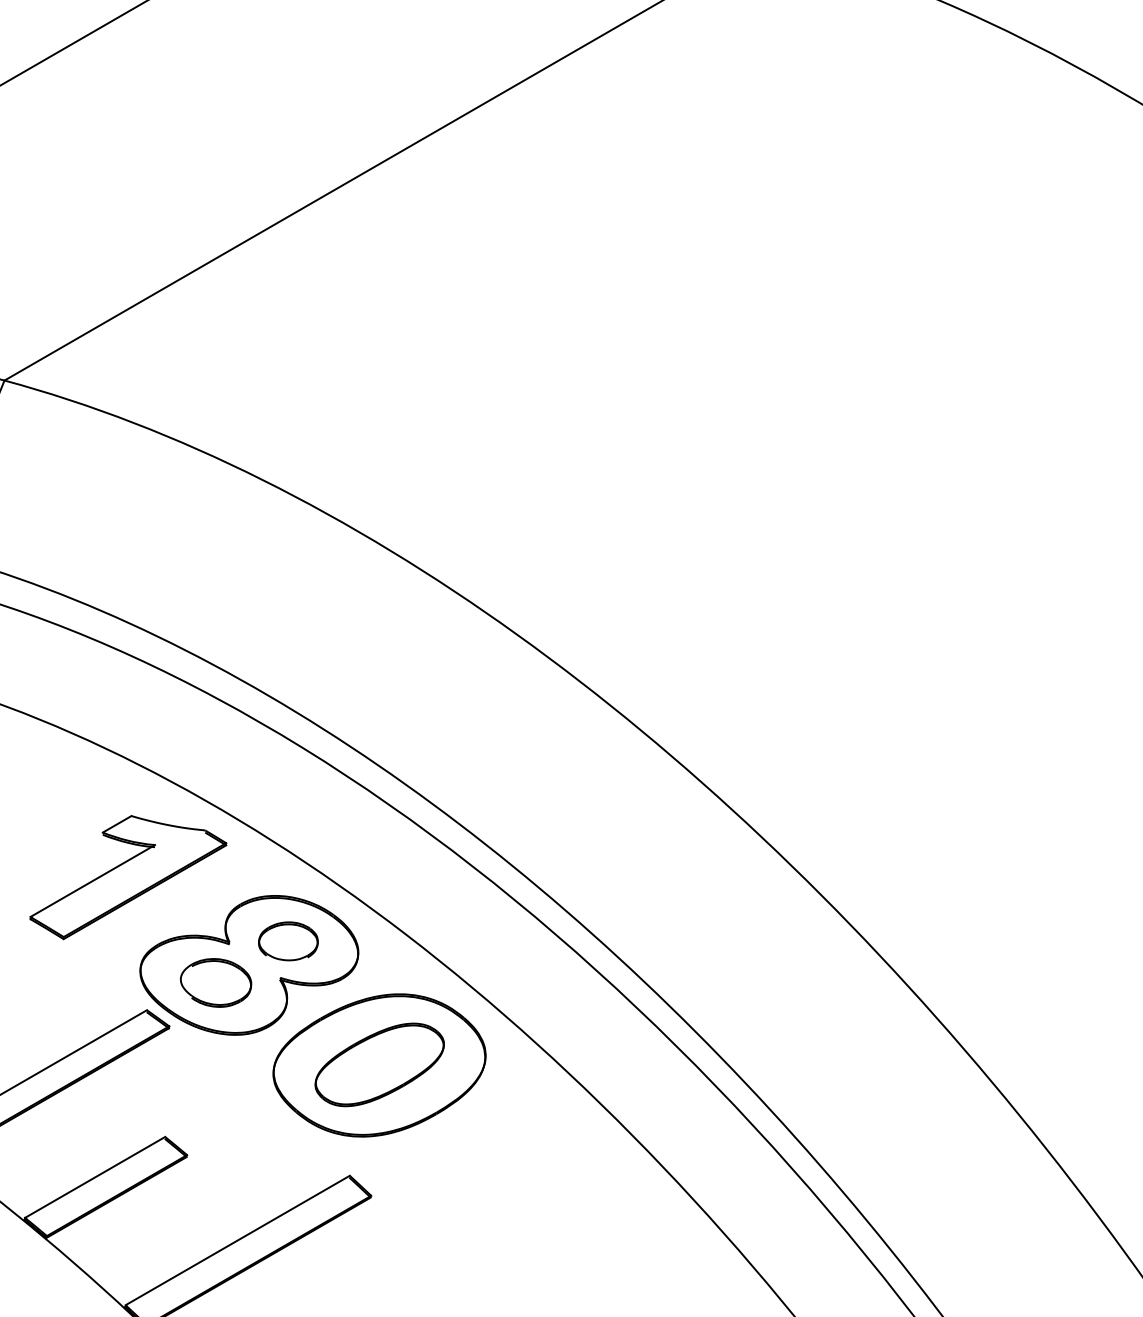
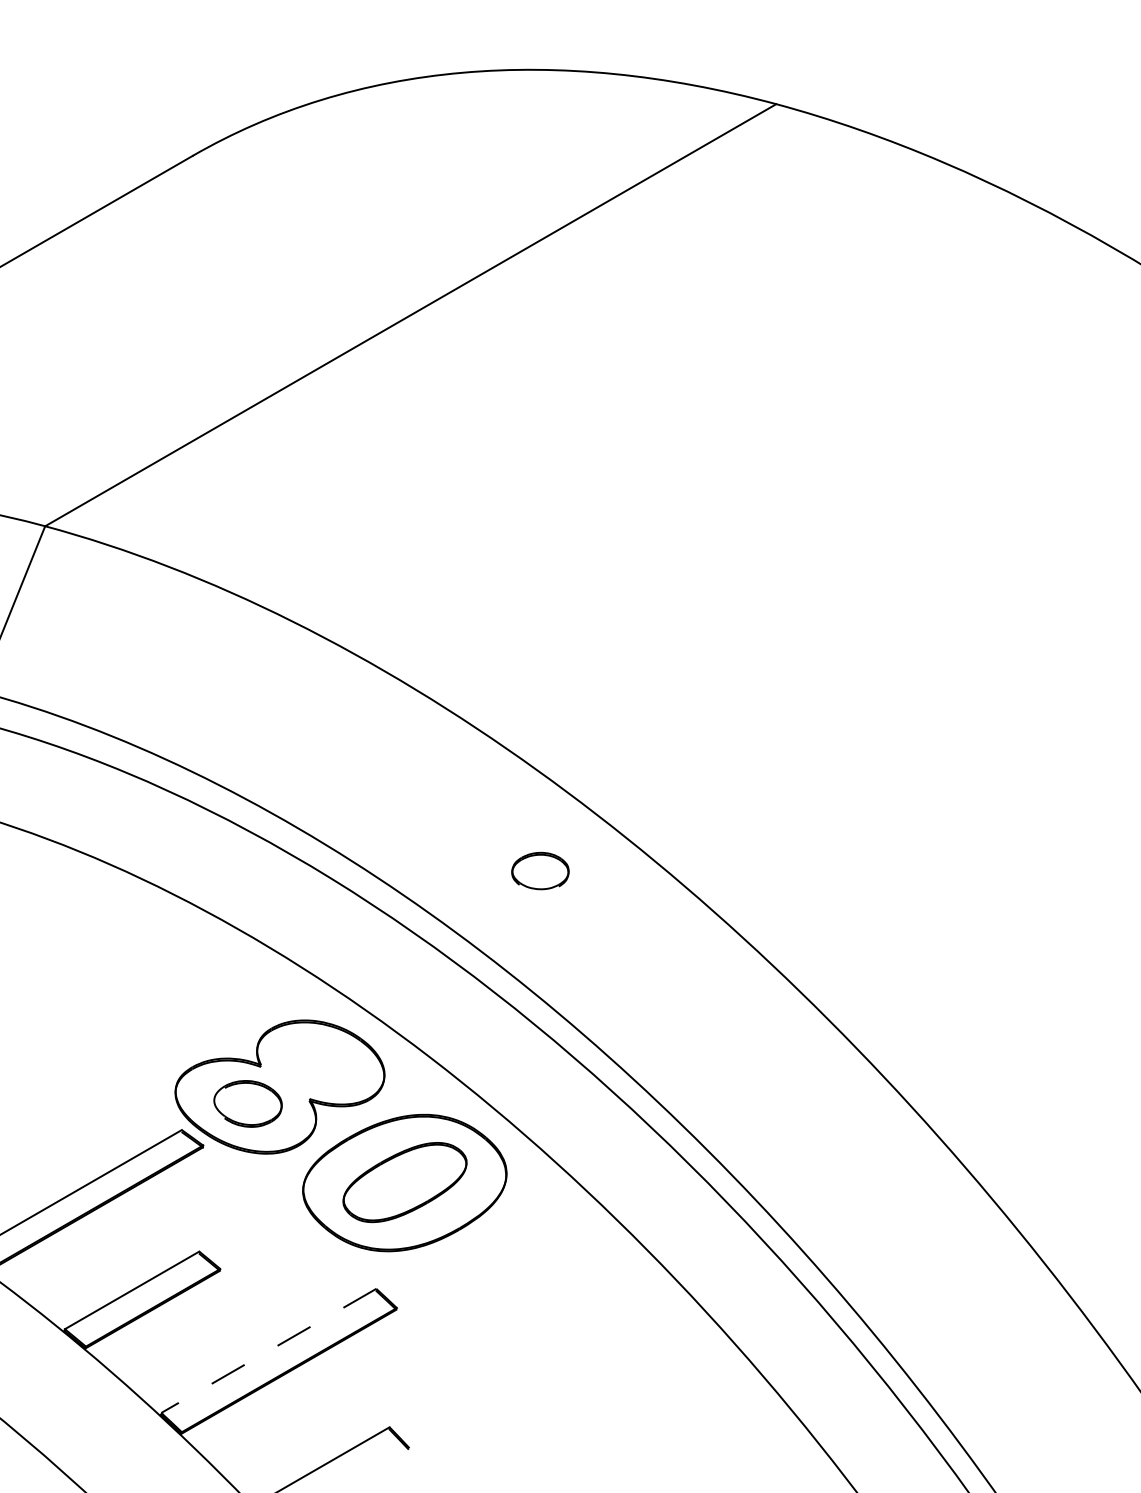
part: (127, 877) -> (163, 1002), removed
part: (288, 941) -> (540, 871), moved
line: (237, 1241) -> (268, 1351), solid -> dashed

